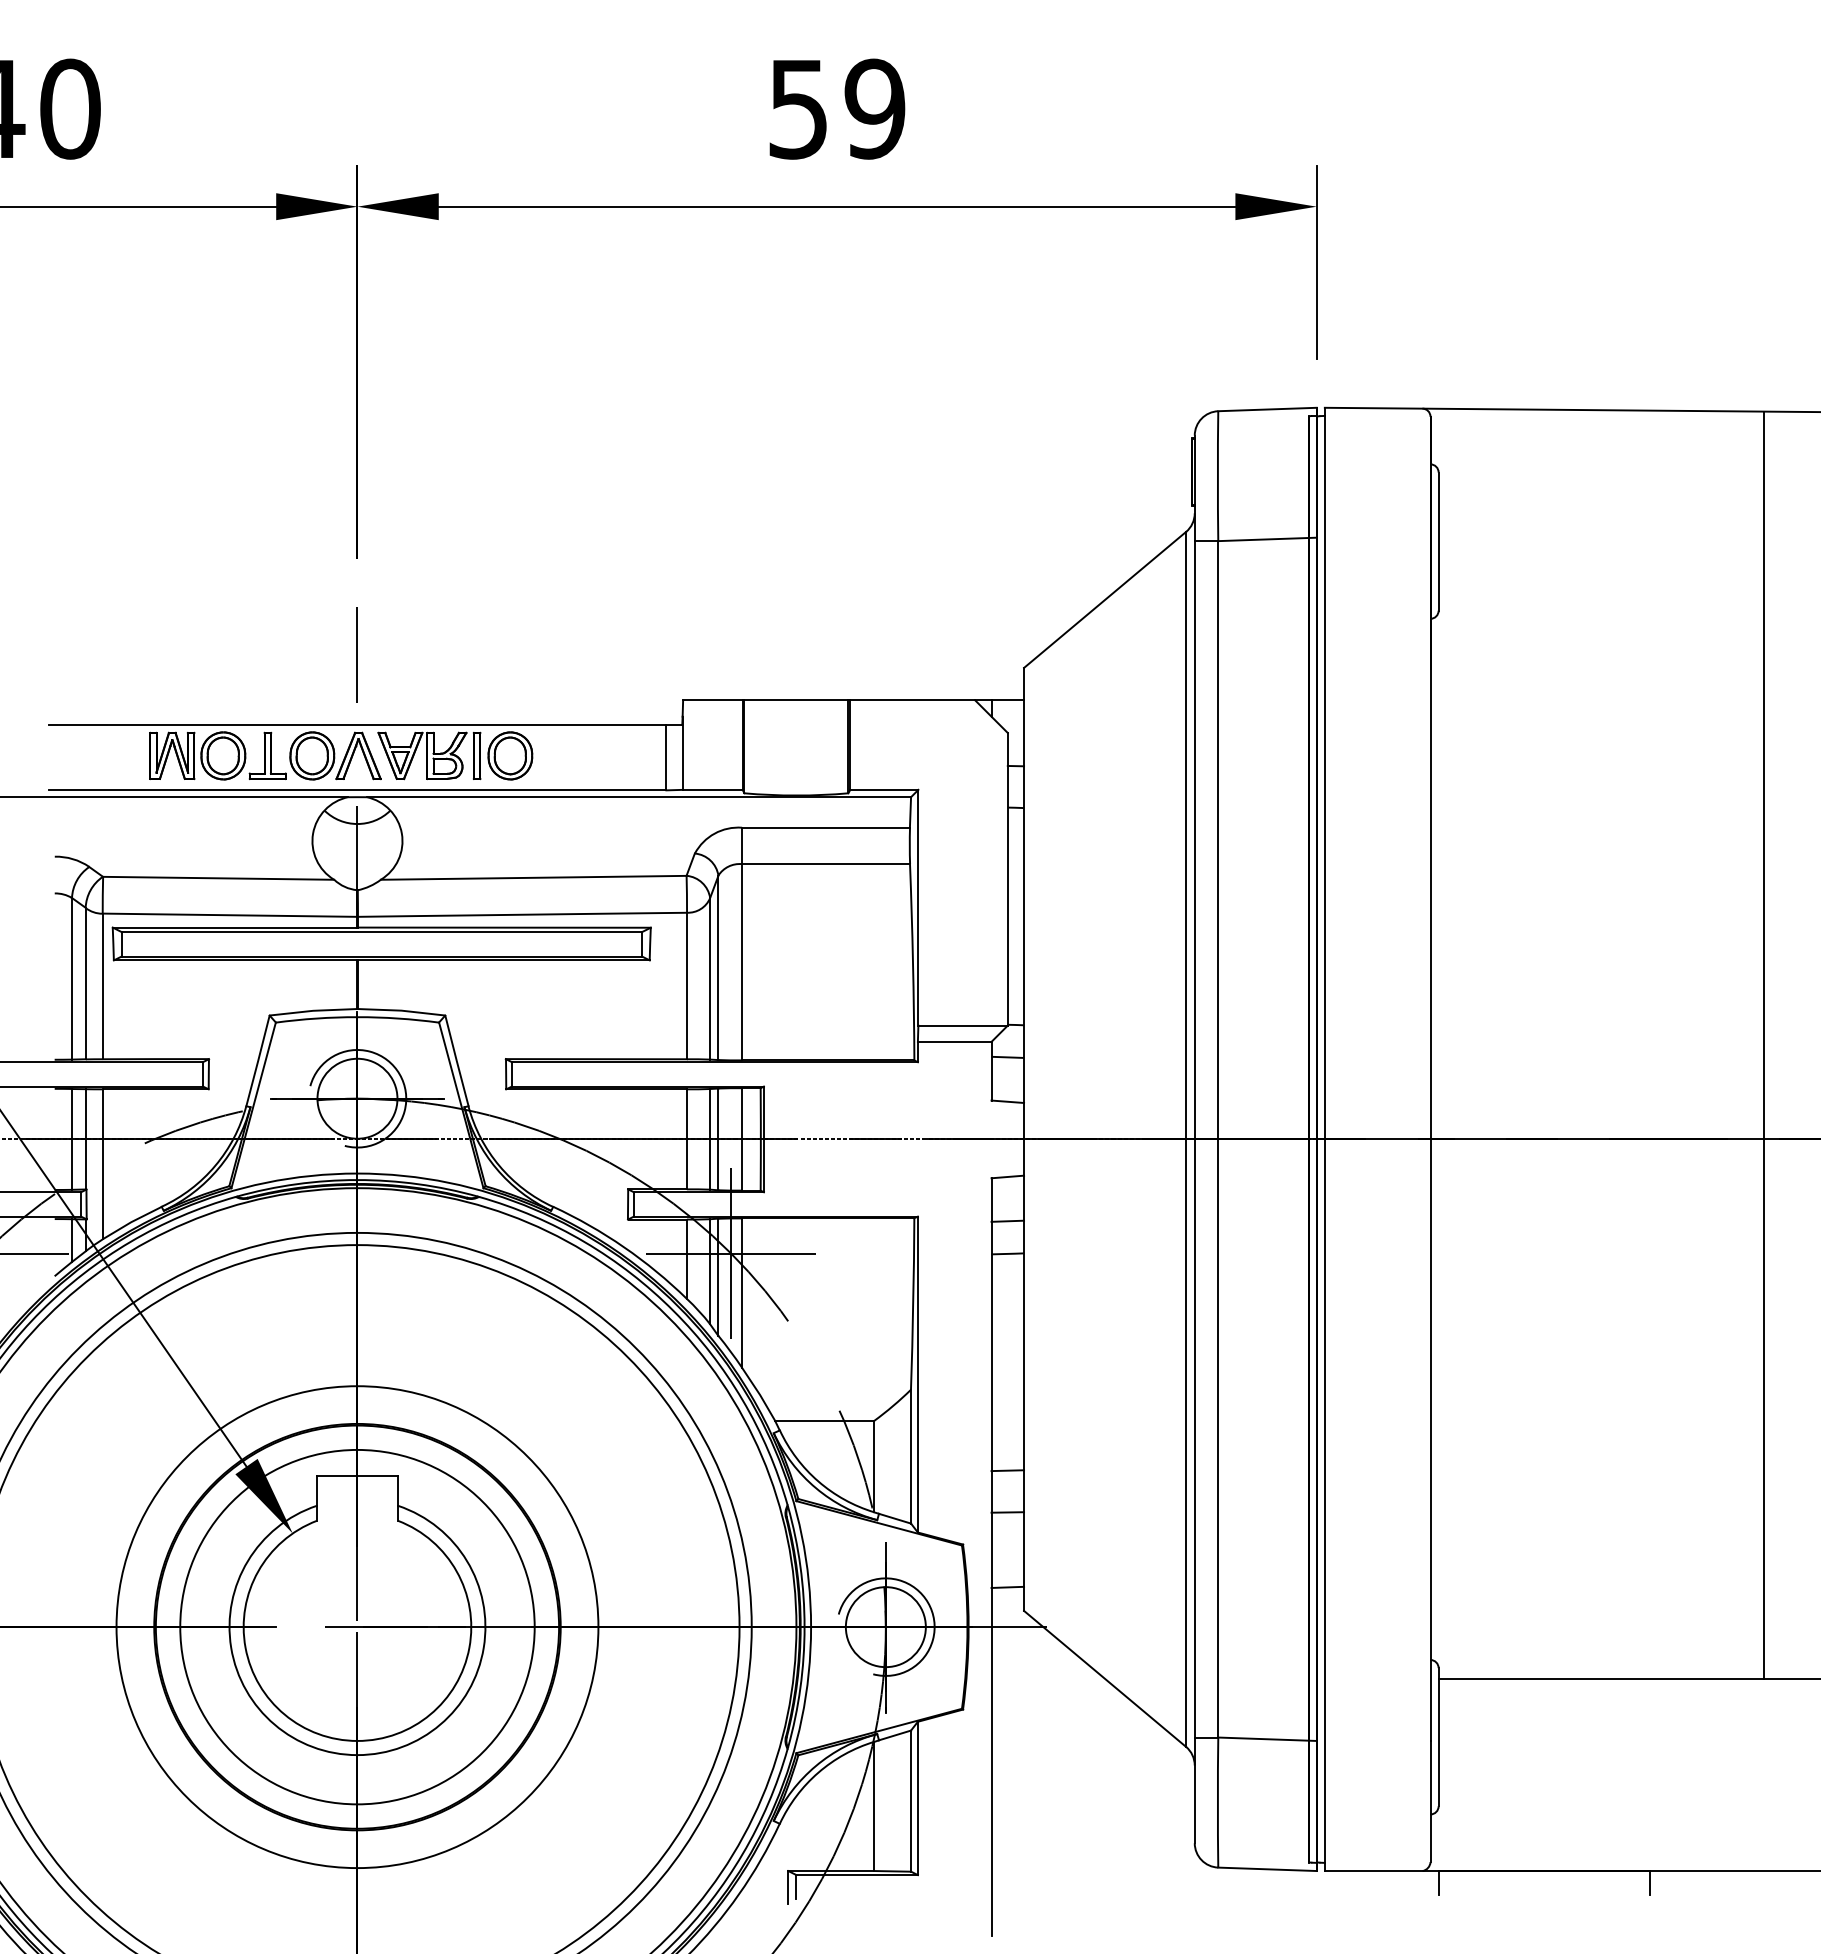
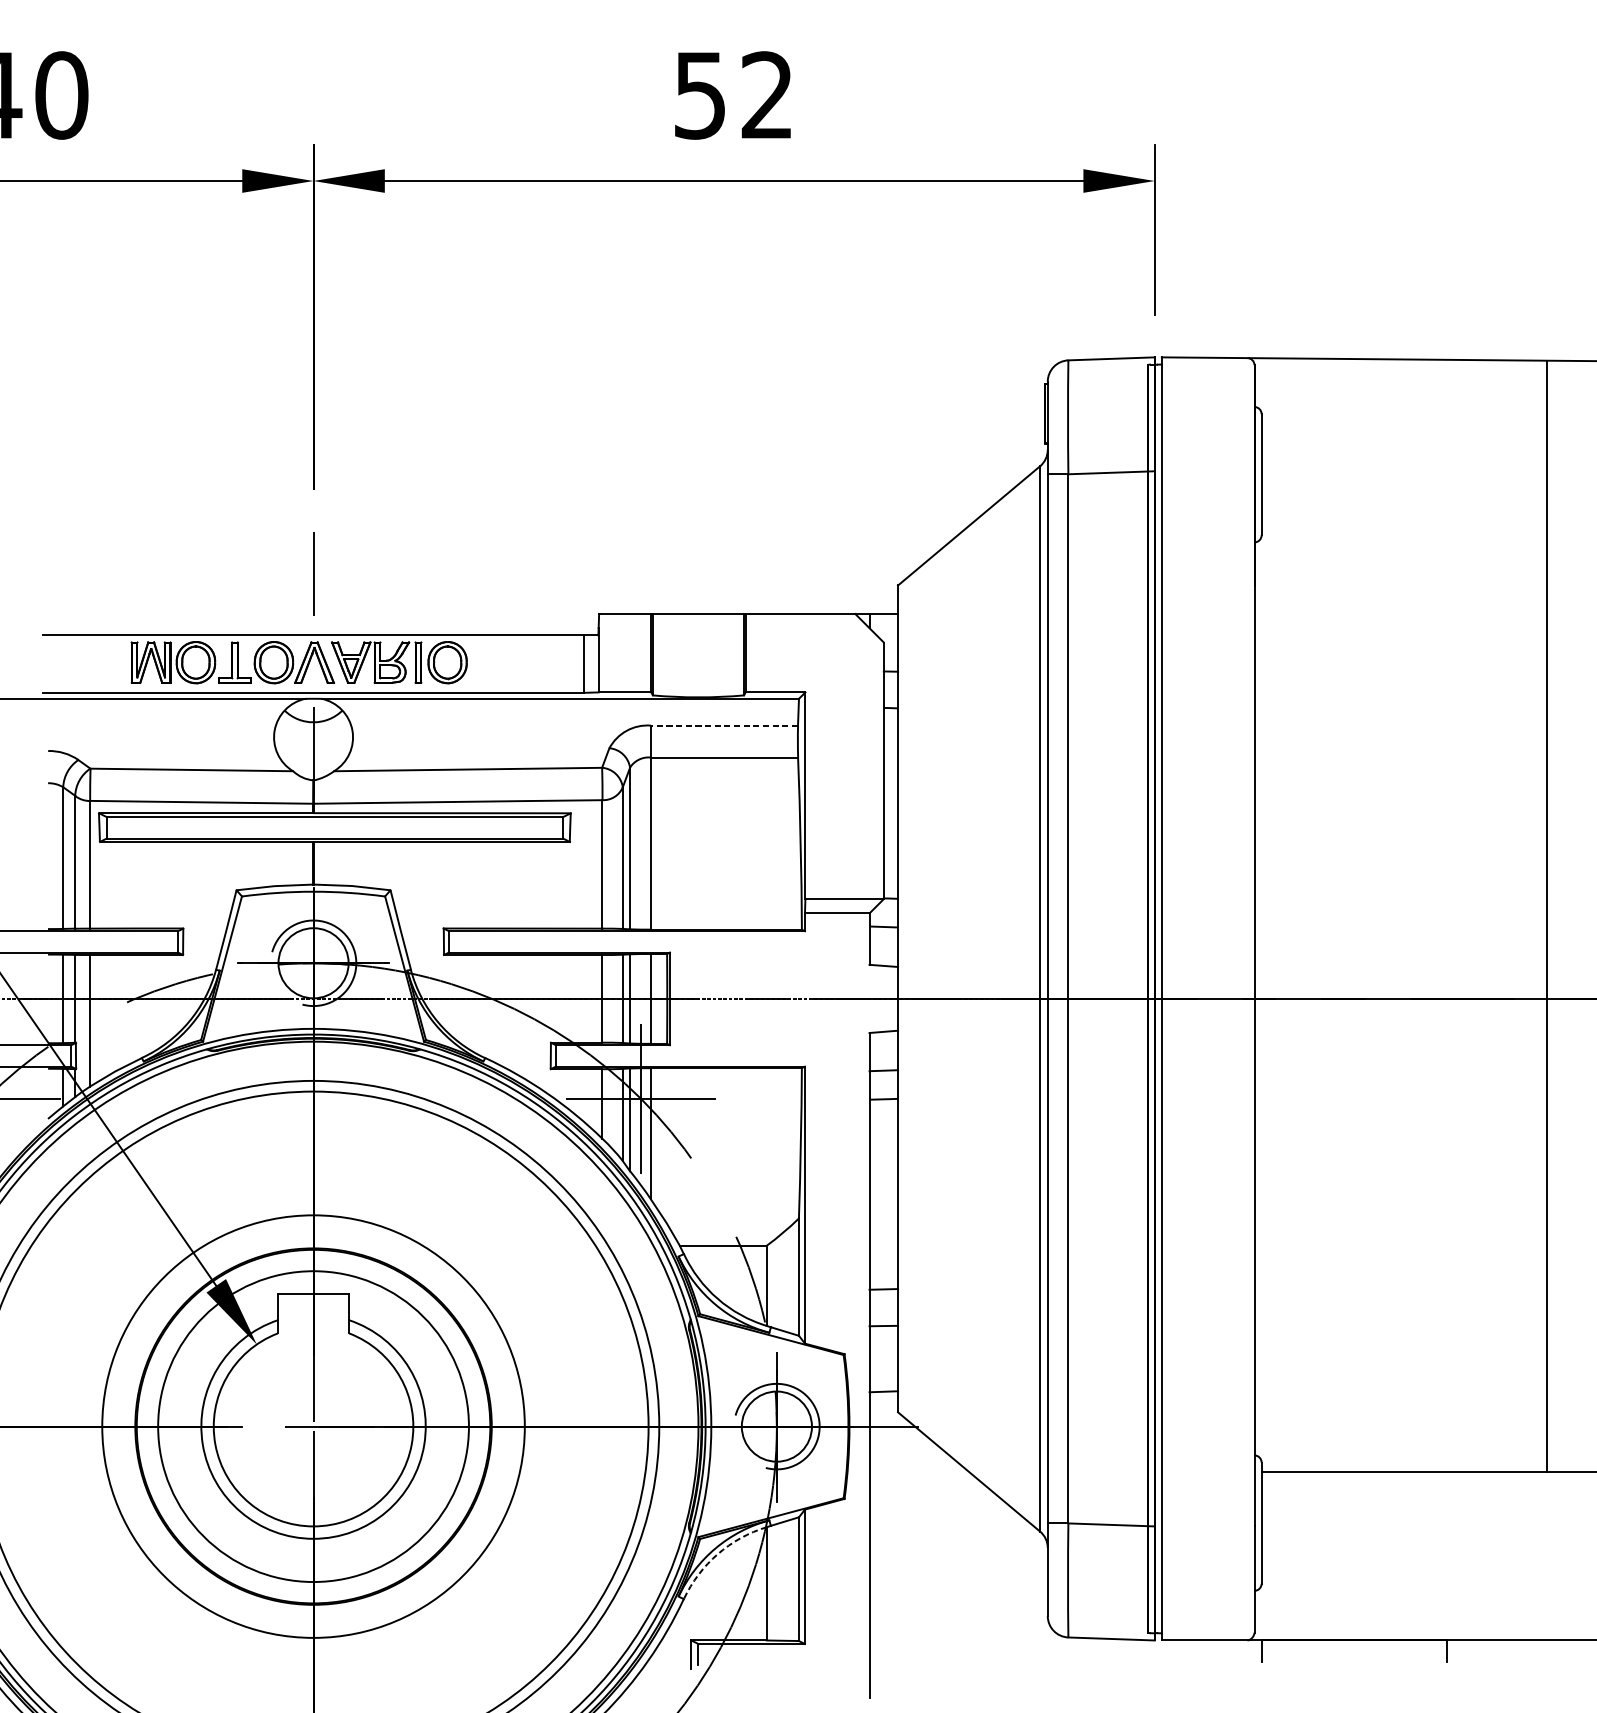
text: (874, 108) -> (766, 94), 59 -> 52
line: (825, 827) -> (723, 725), solid -> dashed
arc: (818, 1772) -> (717, 1554), solid -> dashed

